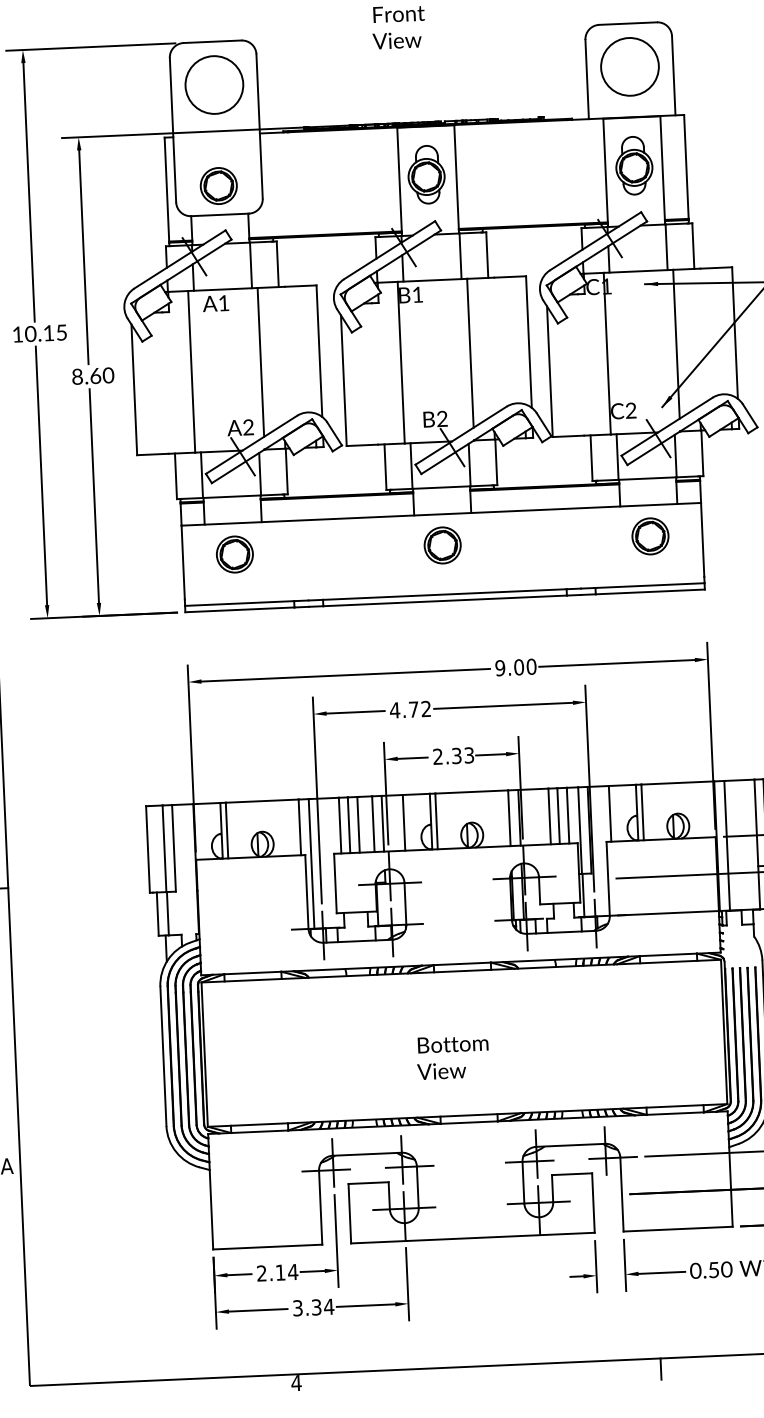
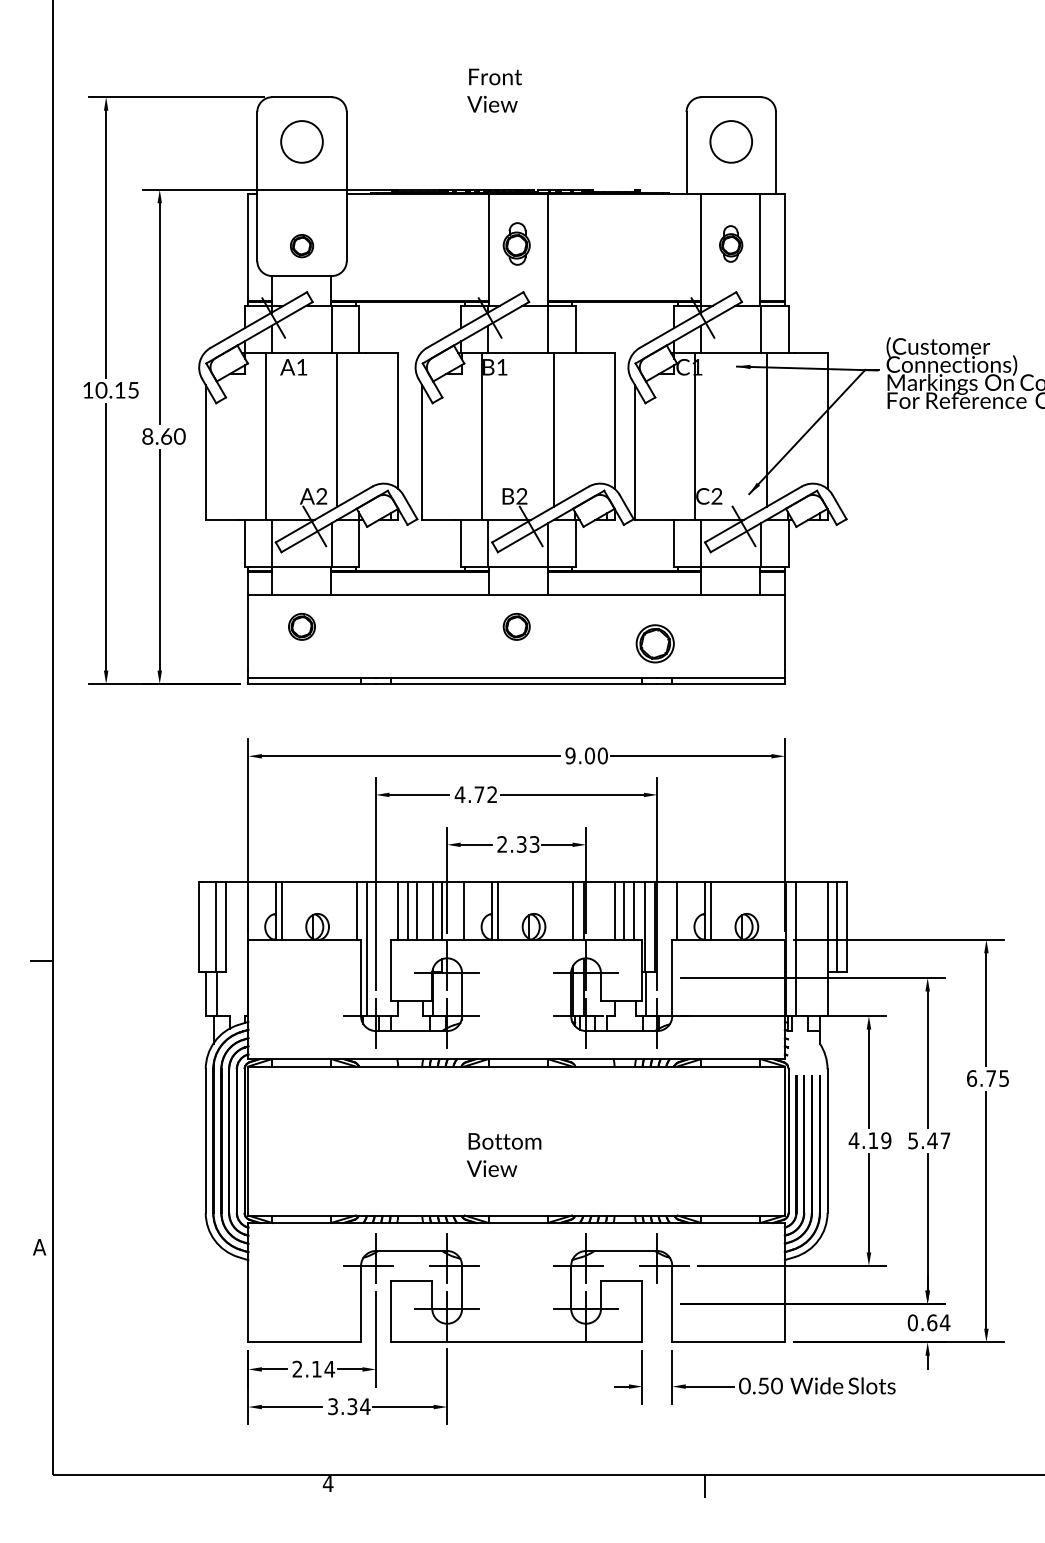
circle: (630, 66) -> (731, 141), size x0.7
circle: (213, 84) -> (301, 141), size x0.7
part: (633, 165) -> (730, 243), size x0.6
part: (426, 174) -> (516, 243), size x0.7
part: (218, 185) -> (301, 245), size x0.6
part: (649, 536) -> (654, 643), moved
part: (442, 545) -> (516, 626), size x0.7
part: (234, 554) -> (301, 626), size x0.7

